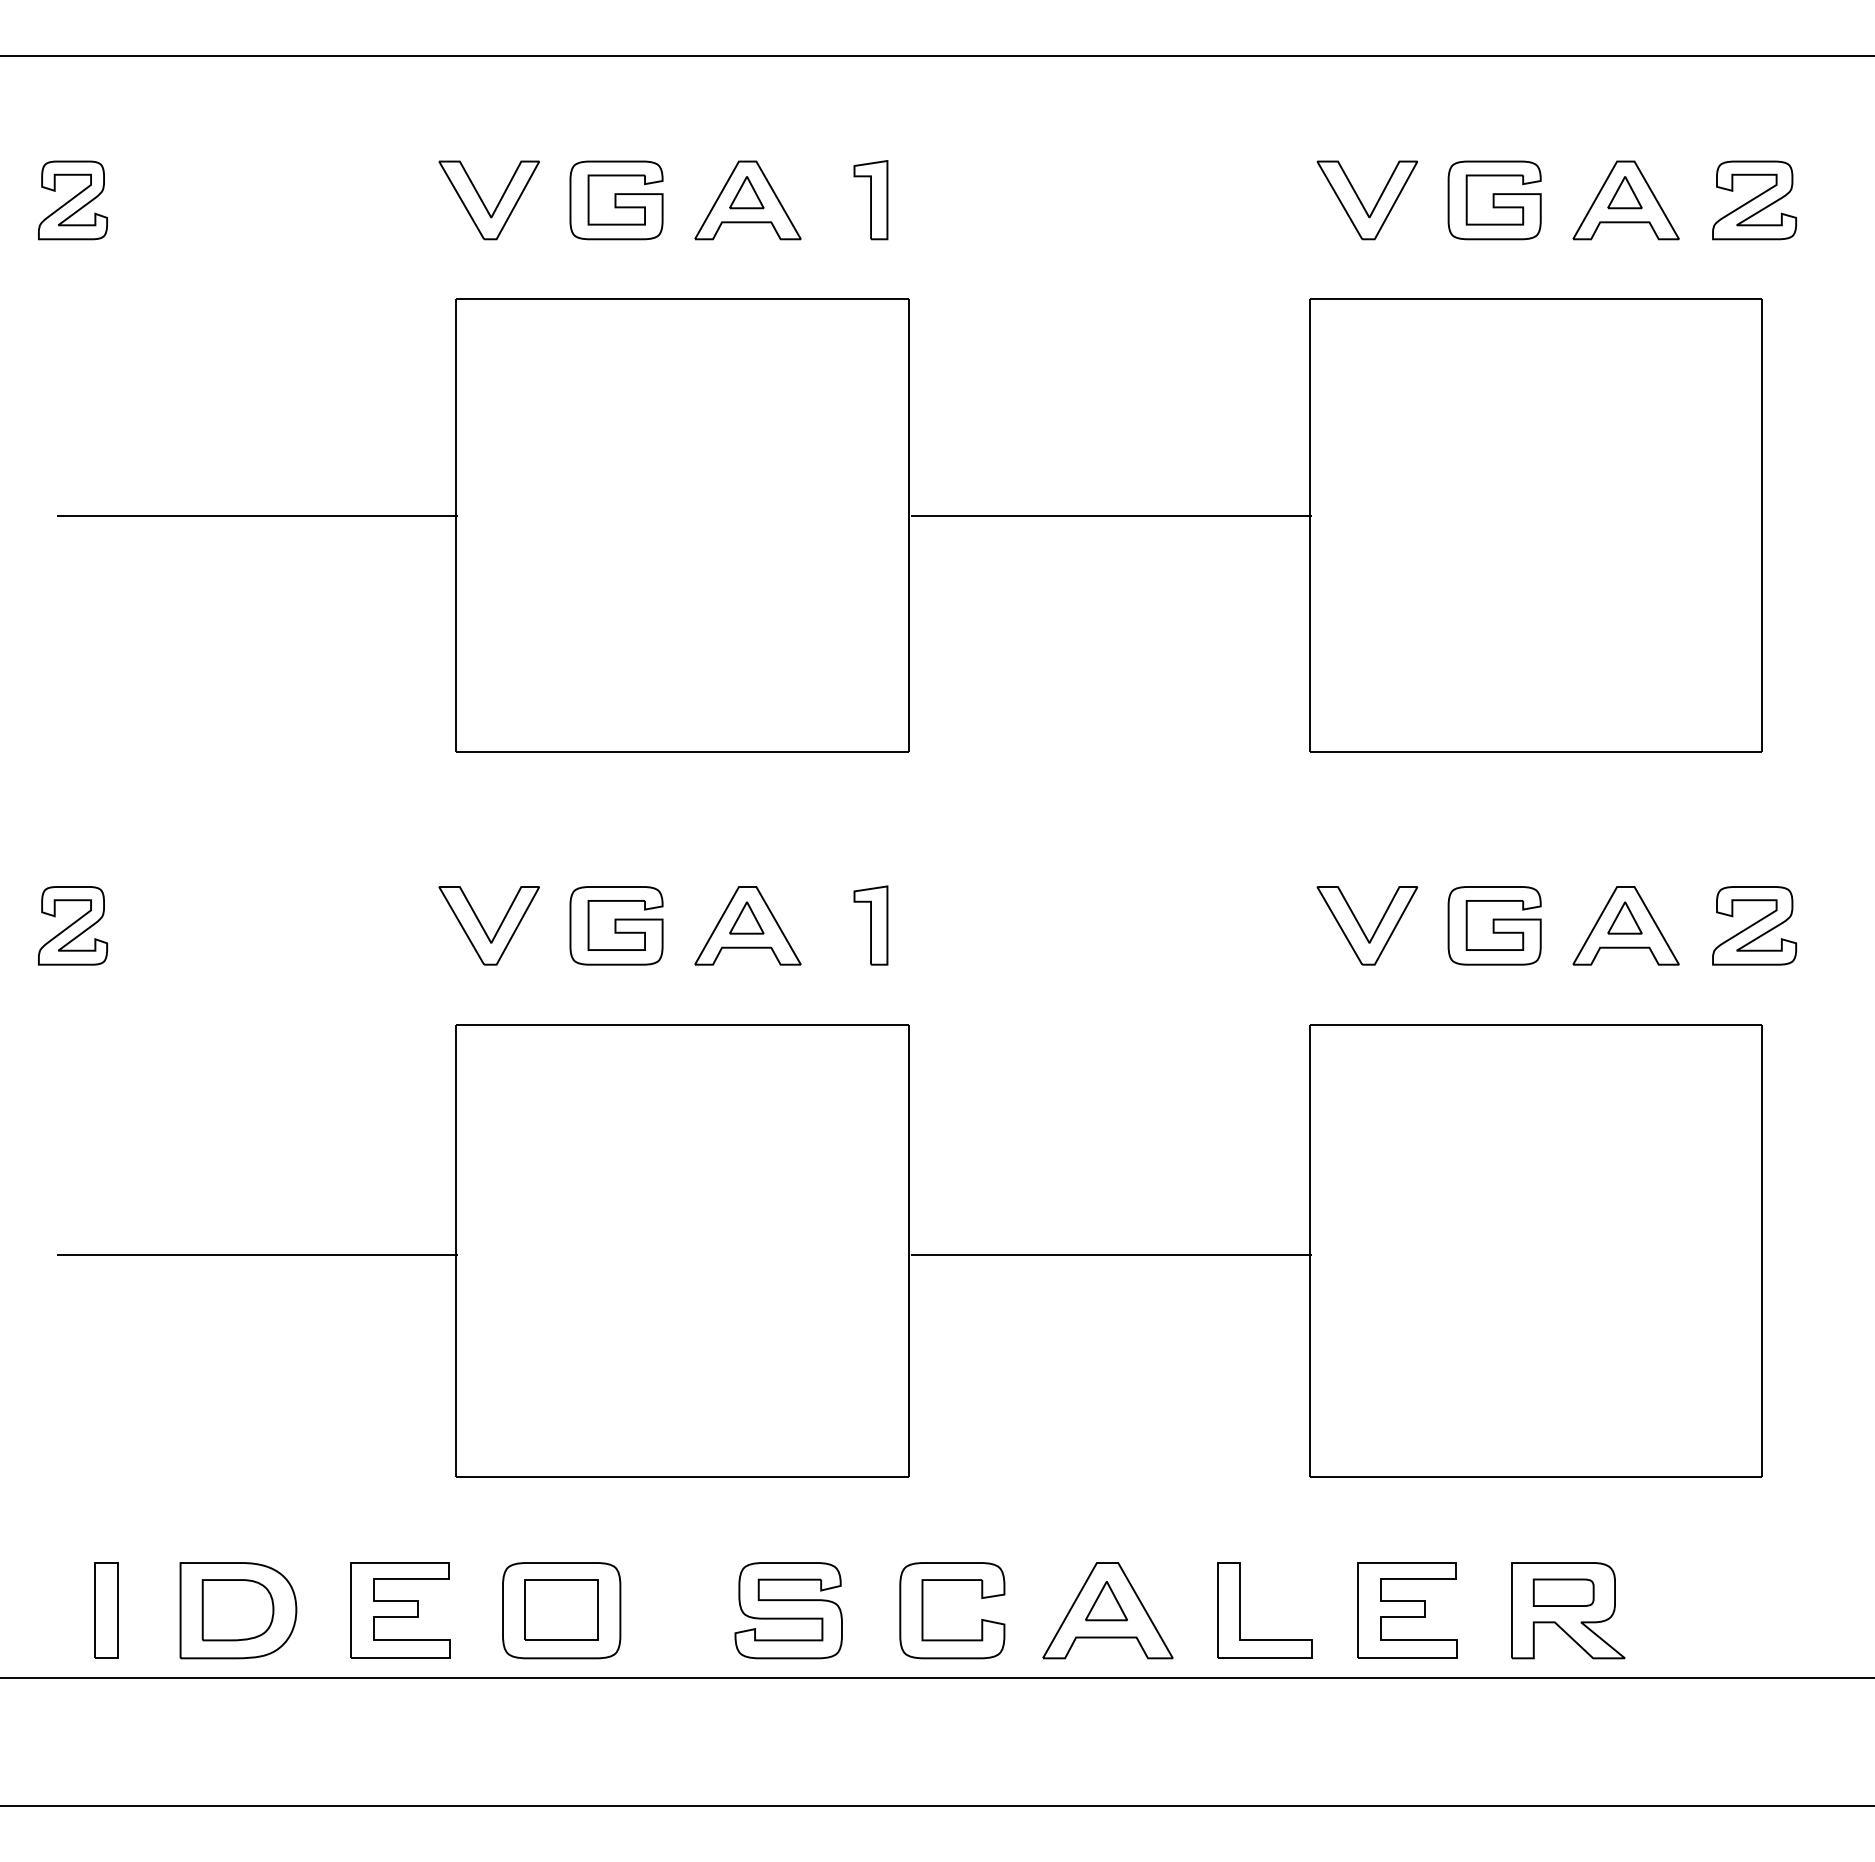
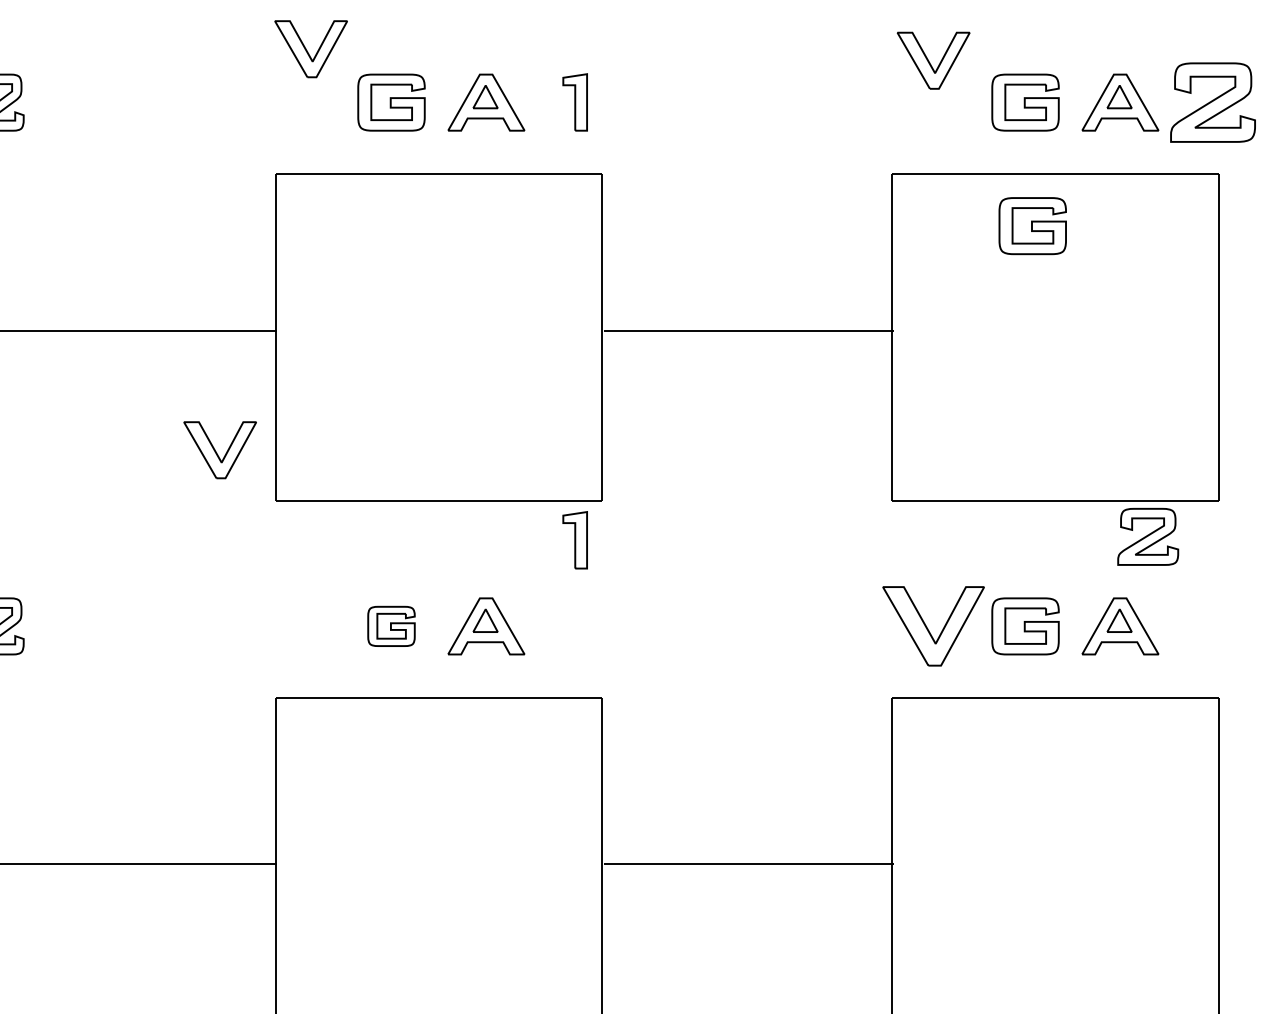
part: (488, 200) -> (310, 49), moved
part: (1366, 200) -> (932, 60), moved
part: (1754, 200) -> (1213, 102), size x1.4
part: (1504, 371) -> (1032, 226), added
part: (488, 925) -> (219, 449), moved
part: (616, 925) -> (391, 626), size x0.7
part: (870, 925) -> (574, 540), moved
part: (1367, 925) -> (933, 626), size x1.4
part: (1754, 925) -> (1148, 536), moved

